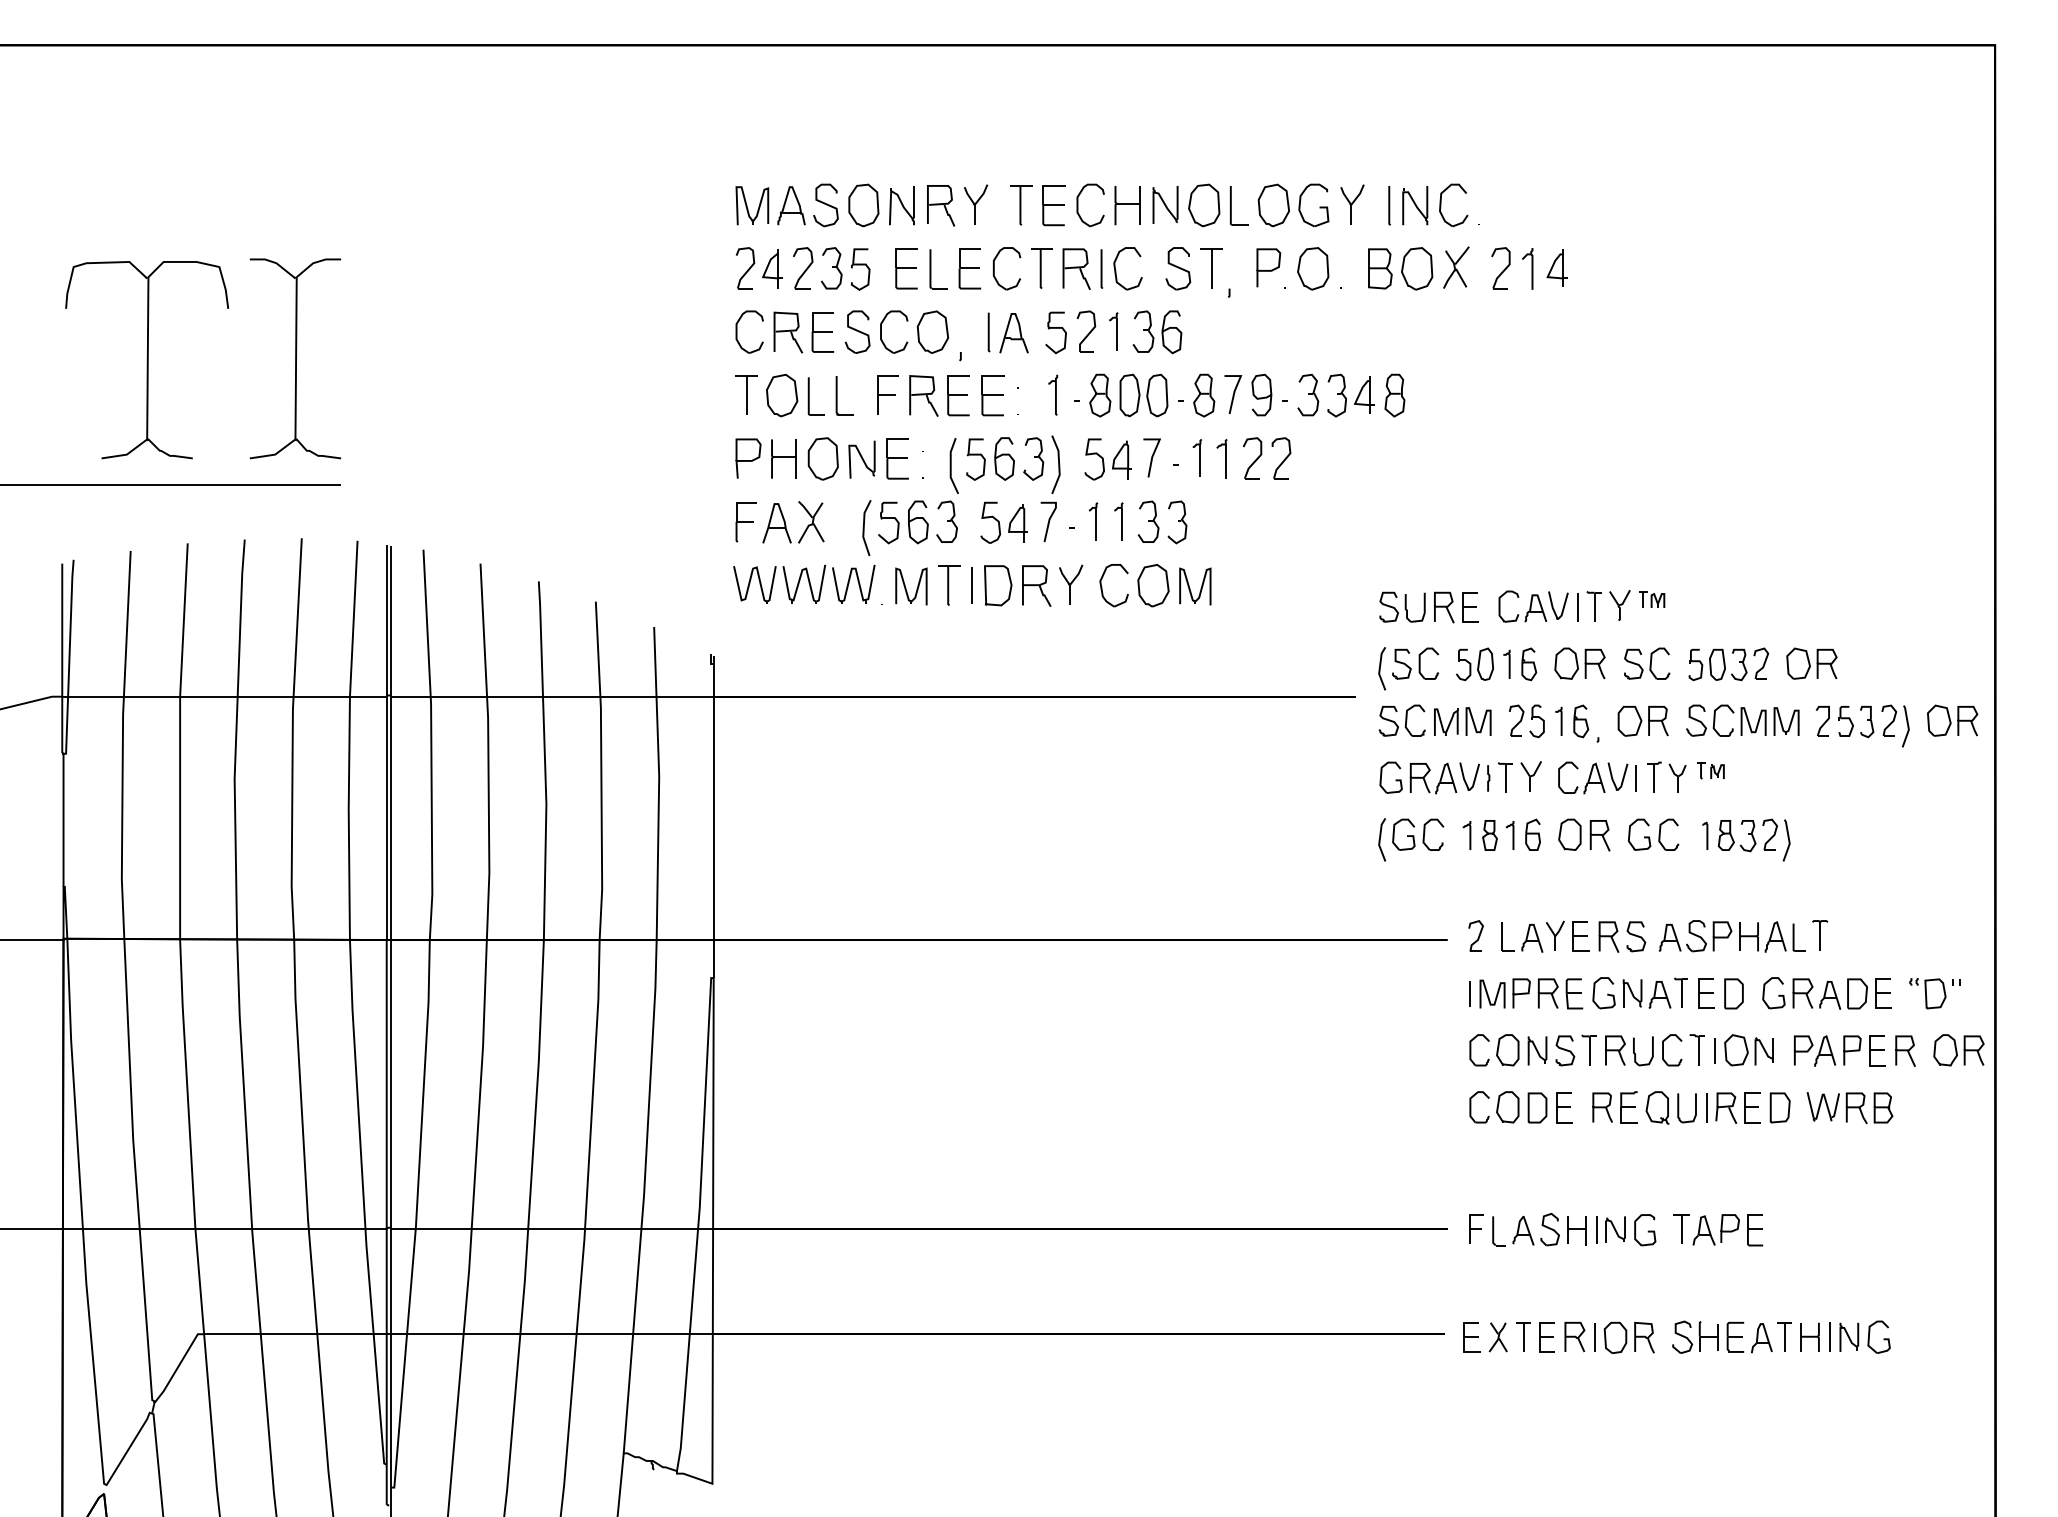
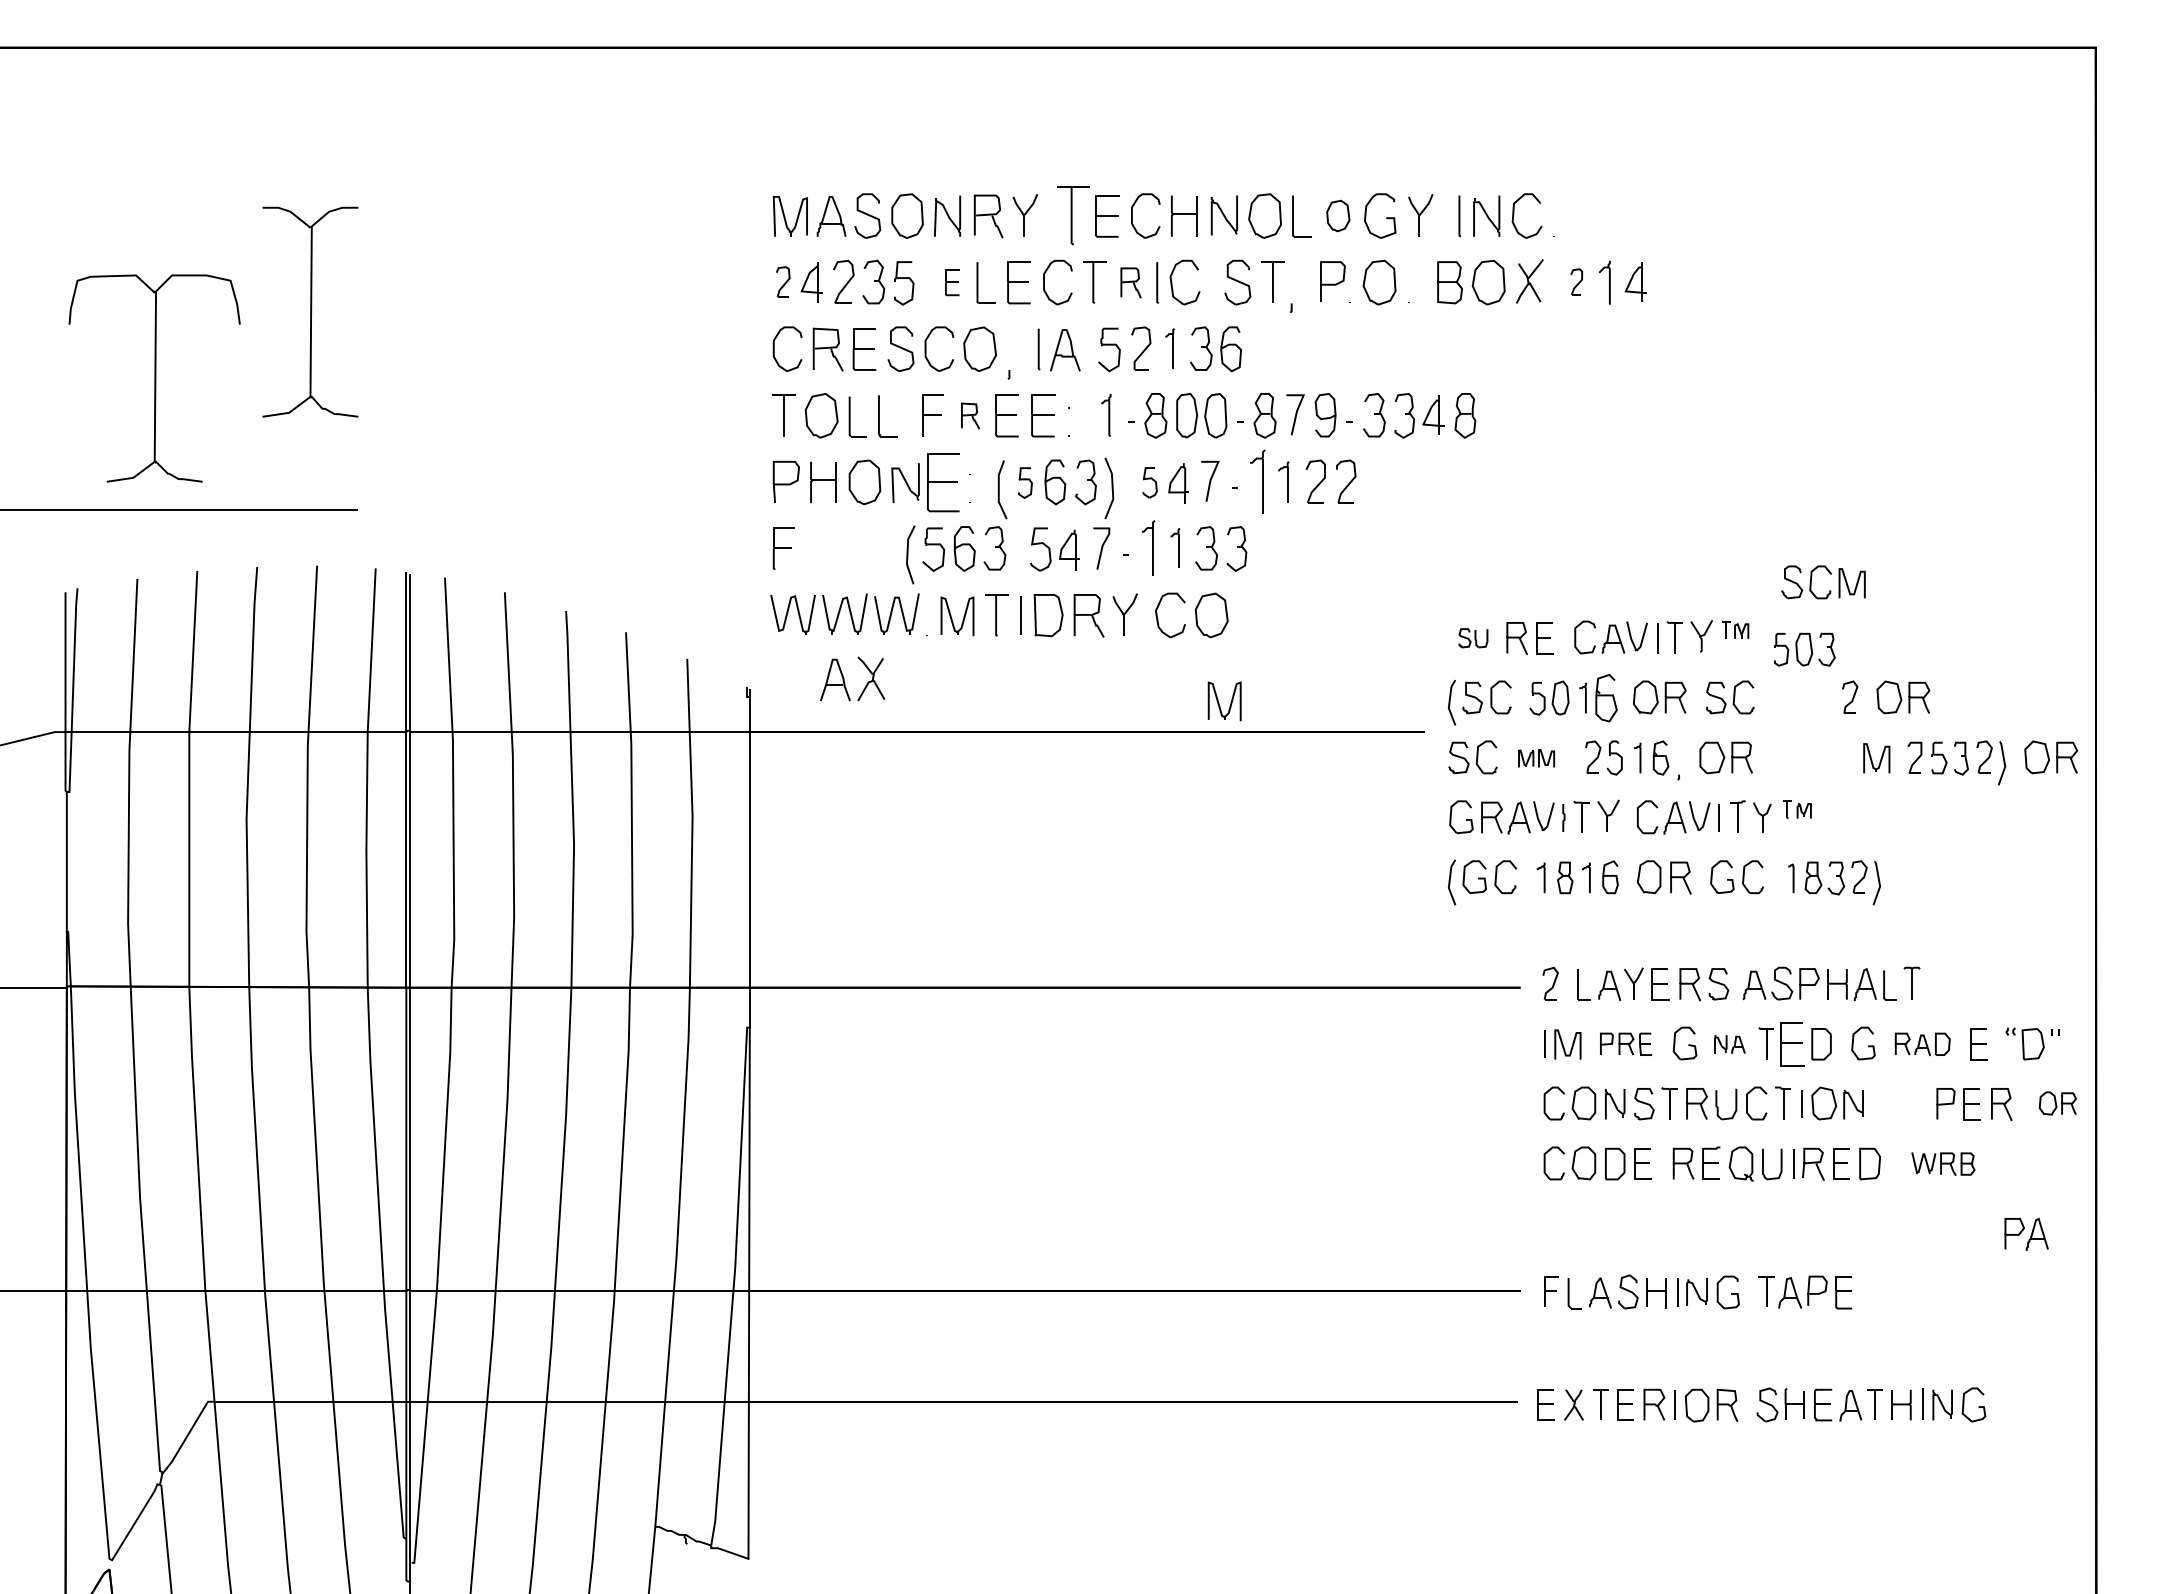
part: (1274, 204) -> (1338, 215), size x0.7
part: (1020, 205) -> (1072, 216), size x1.4
part: (745, 267) -> (783, 281), size x0.7
part: (1500, 267) -> (1576, 281), size x0.6
part: (906, 268) -> (952, 282), size x0.6
part: (1076, 268) -> (1130, 282), size x0.7
part: (295, 358) -> (310, 311), moved
part: (923, 395) -> (970, 415), size x0.6
part: (1197, 458) -> (1257, 481), size x1.6
part: (897, 459) -> (942, 482), size x1.4
part: (976, 459) -> (1025, 482), size x0.7
part: (1094, 459) -> (1149, 482), size x0.7
part: (1093, 520) -> (1148, 547), size x1.4
part: (785, 521) -> (844, 678), moved
part: (1195, 586) -> (1224, 701), moved
part: (1402, 607) -> (1473, 638), size x0.6
part: (1529, 663) -> (1606, 697), size x1.4
part: (1717, 664) -> (1804, 649), moved
part: (1462, 721) -> (1536, 758), size x0.6
part: (1732, 728) -> (1829, 590), moved
part: (1548, 994) -> (1626, 1044), size x0.7
part: (1646, 994) -> (1729, 1044), size x0.6
part: (1706, 994) -> (1792, 1044), size x1.4
part: (1830, 994) -> (1922, 1044), size x0.7
part: (1814, 1050) -> (2026, 1233), moved
part: (1958, 1050) -> (2057, 1103), size x0.7
part: (1850, 1107) -> (1943, 1163), size x0.7

